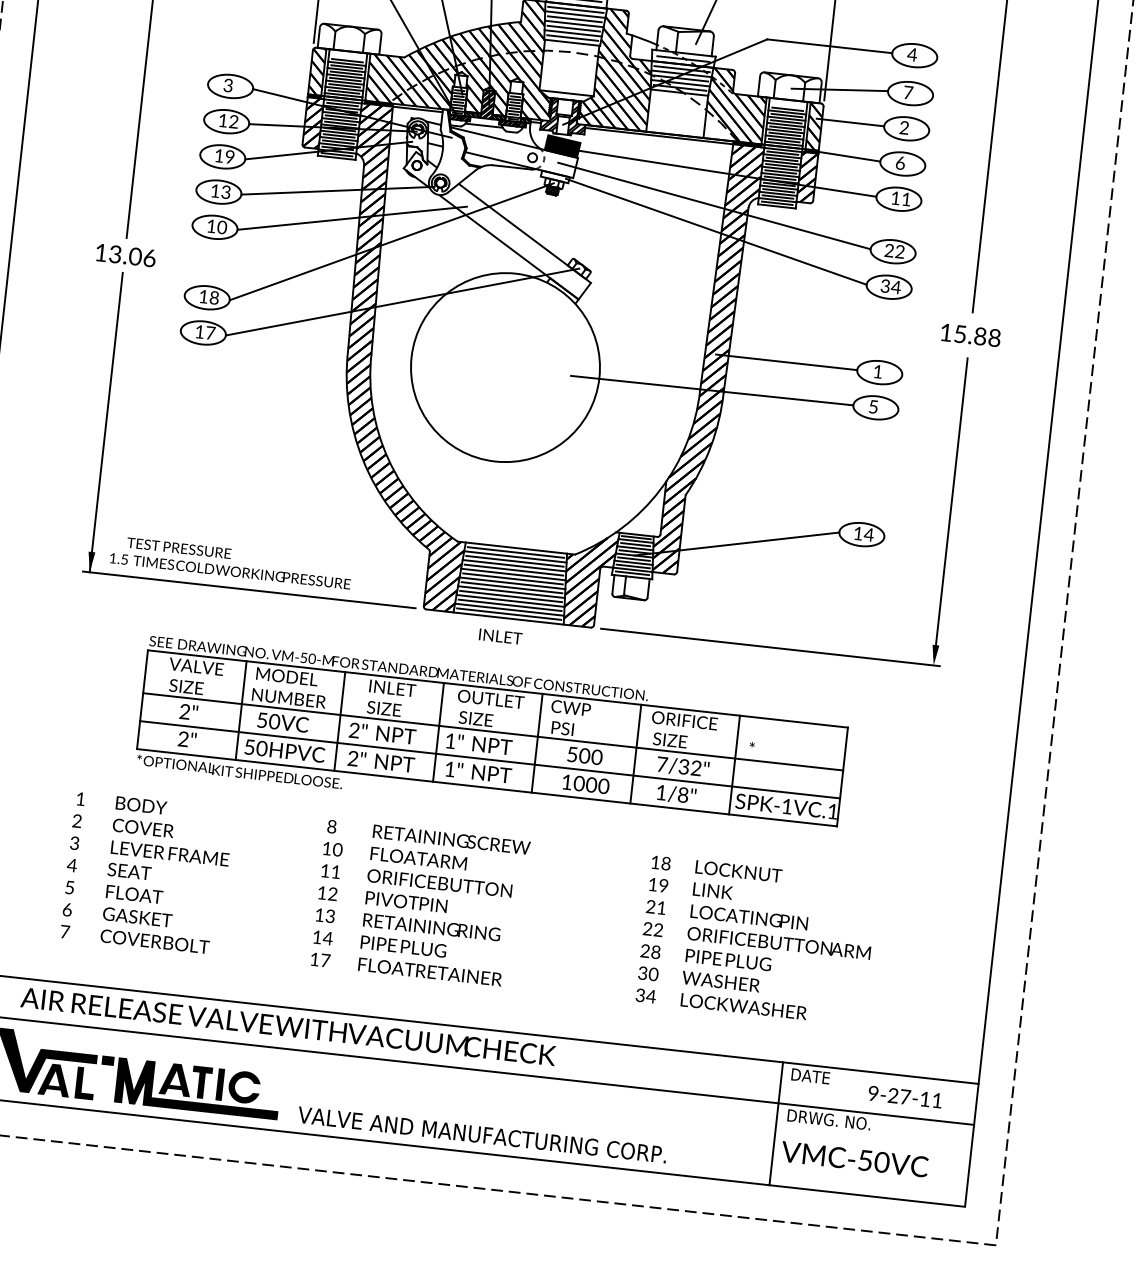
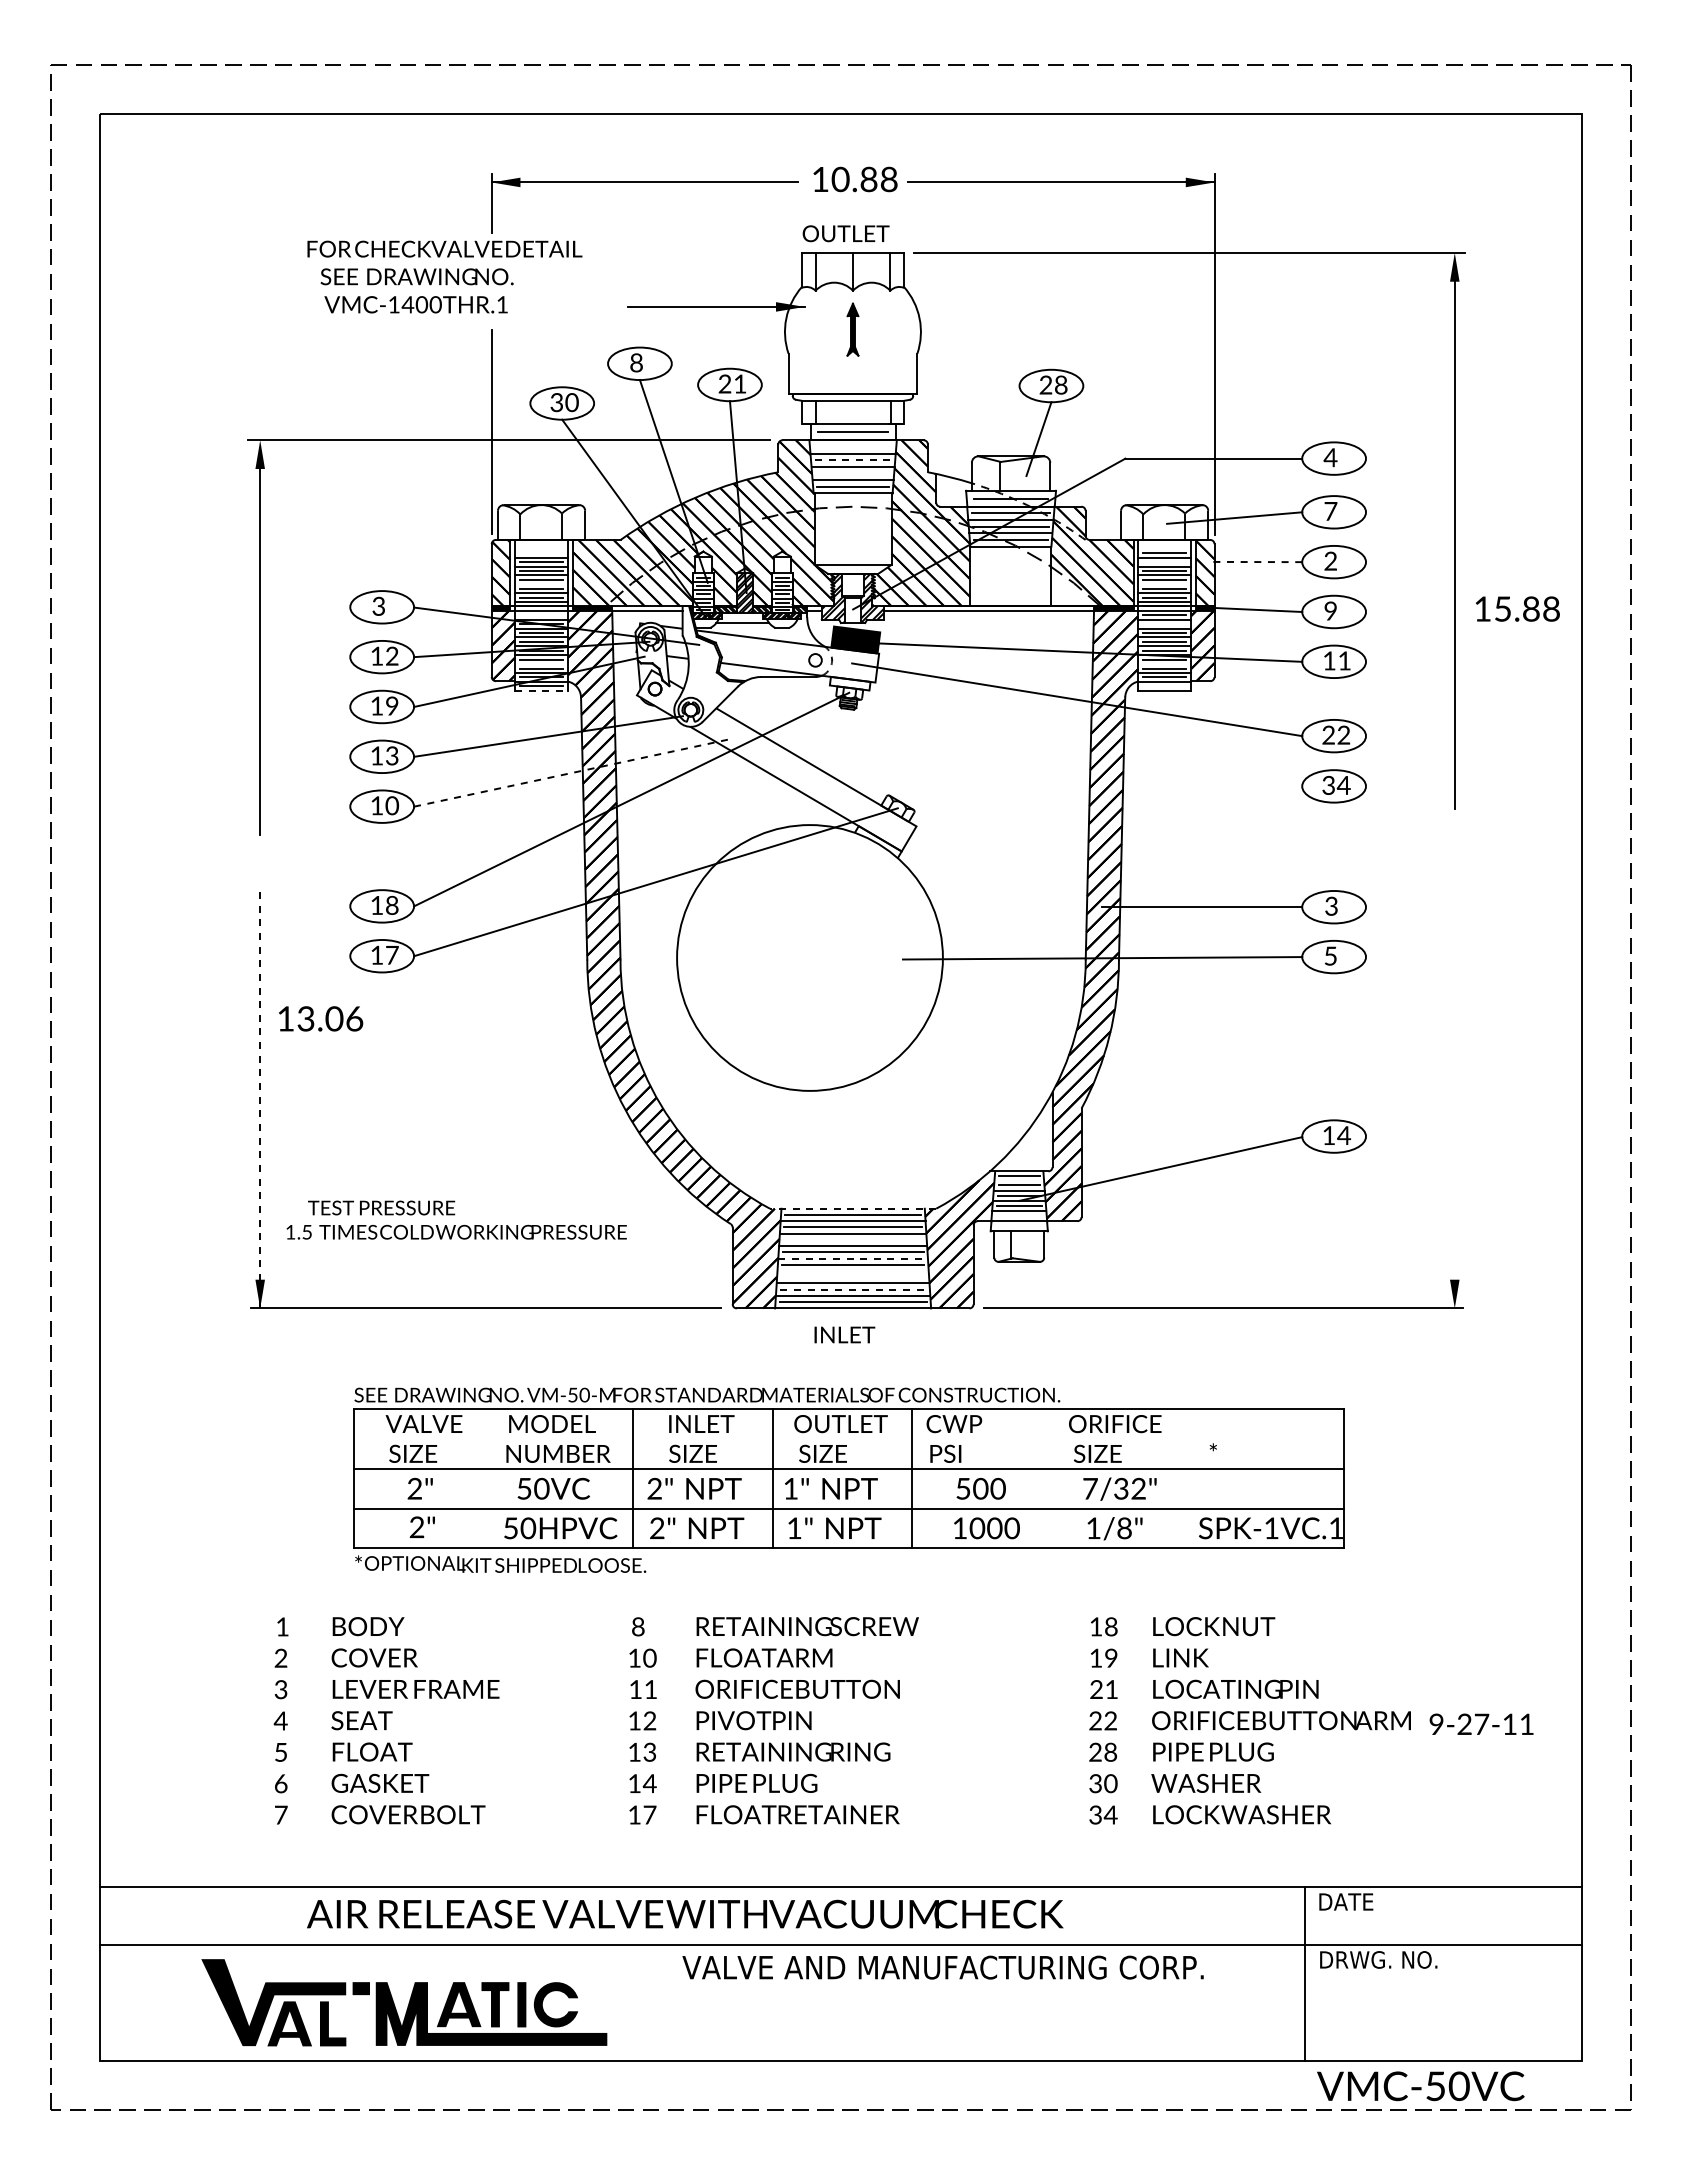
line: (575, 9) -> (852, 446), removed
line: (575, 19) -> (853, 460), solid -> dashed
line: (574, 28) -> (853, 473), removed
line: (347, 60) -> (541, 553), removed
line: (344, 82) -> (541, 584), removed
line: (342, 104) -> (541, 615), removed
line: (786, 115) -> (1164, 562), removed
line: (850, 122) -> (1254, 562), solid -> dashed
line: (785, 131) -> (1164, 584), removed
line: (338, 139) -> (541, 664), removed
line: (336, 157) -> (541, 690), solid -> dashed
line: (781, 159) -> (1164, 624), removed
text: (900, 162) -> (1330, 610), 6 -> 9
line: (778, 187) -> (1164, 664), removed
line: (777, 203) -> (1164, 686), removed
line: (352, 218) -> (573, 772), solid -> dashed
line: (716, 231) -> (1083, 735), removed
text: (126, 255) -> (321, 1018), moved
text: (970, 334) -> (1517, 608), moved
text: (878, 371) -> (1331, 905), 1 -> 3
line: (106, 422) -> (260, 1096), solid -> dashed
line: (950, 507) -> (1454, 1084), removed
line: (636, 541) -> (1019, 1180), removed
line: (515, 547) -> (852, 1208), solid -> dashed
text: (231, 562) -> (456, 1219), moved
line: (632, 566) -> (1018, 1216), removed
line: (513, 569) -> (852, 1239), removed
line: (631, 573) -> (1018, 1226), removed
line: (512, 583) -> (853, 1258), solid -> dashed
line: (511, 592) -> (852, 1271), removed
line: (511, 596) -> (853, 1277), removed
line: (510, 605) -> (853, 1289), solid -> dashed
line: (241, 710) -> (493, 1478), removed
line: (635, 754) -> (1051, 1478), removed
line: (734, 765) -> (1191, 1478), removed
text: (288, 1026) -> (685, 1913), moved
text: (905, 1096) -> (1481, 1723), moved
text: (481, 1134) -> (942, 1967), moved
text: (854, 1159) -> (1420, 2086), moved

